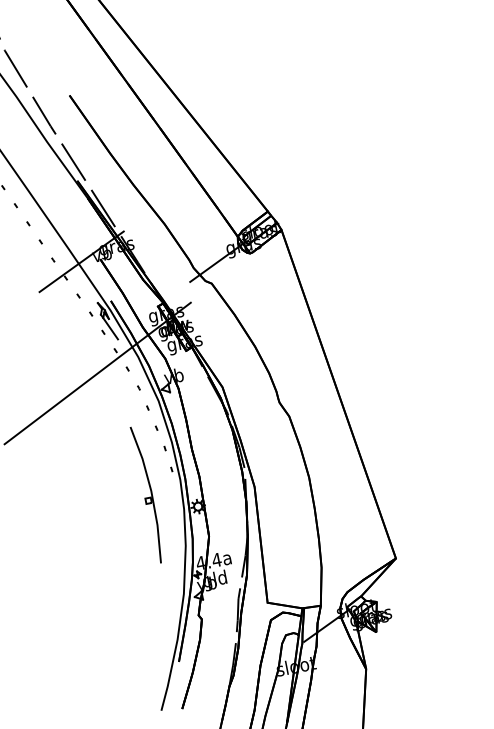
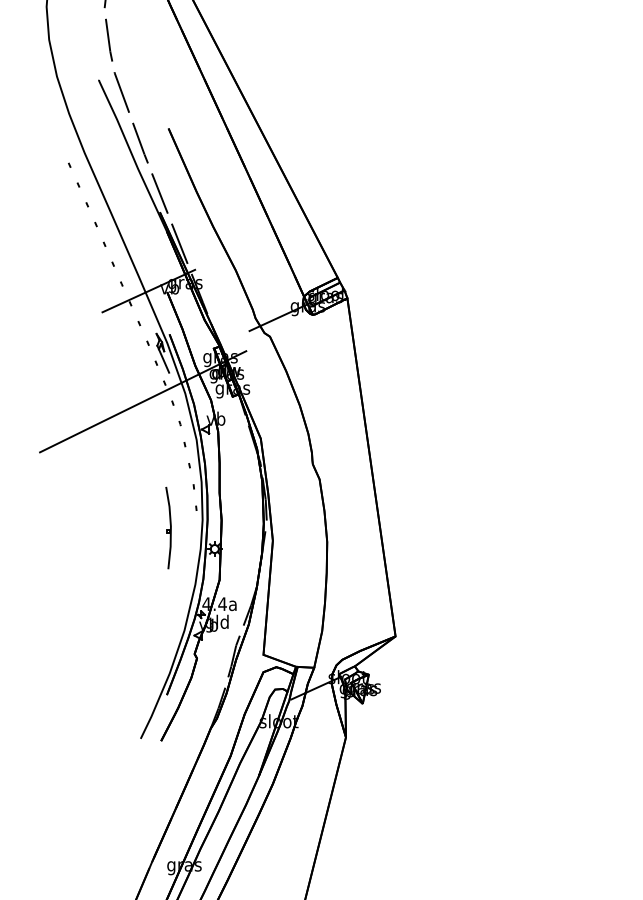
part: (147, 494) -> (168, 527), size x0.6

